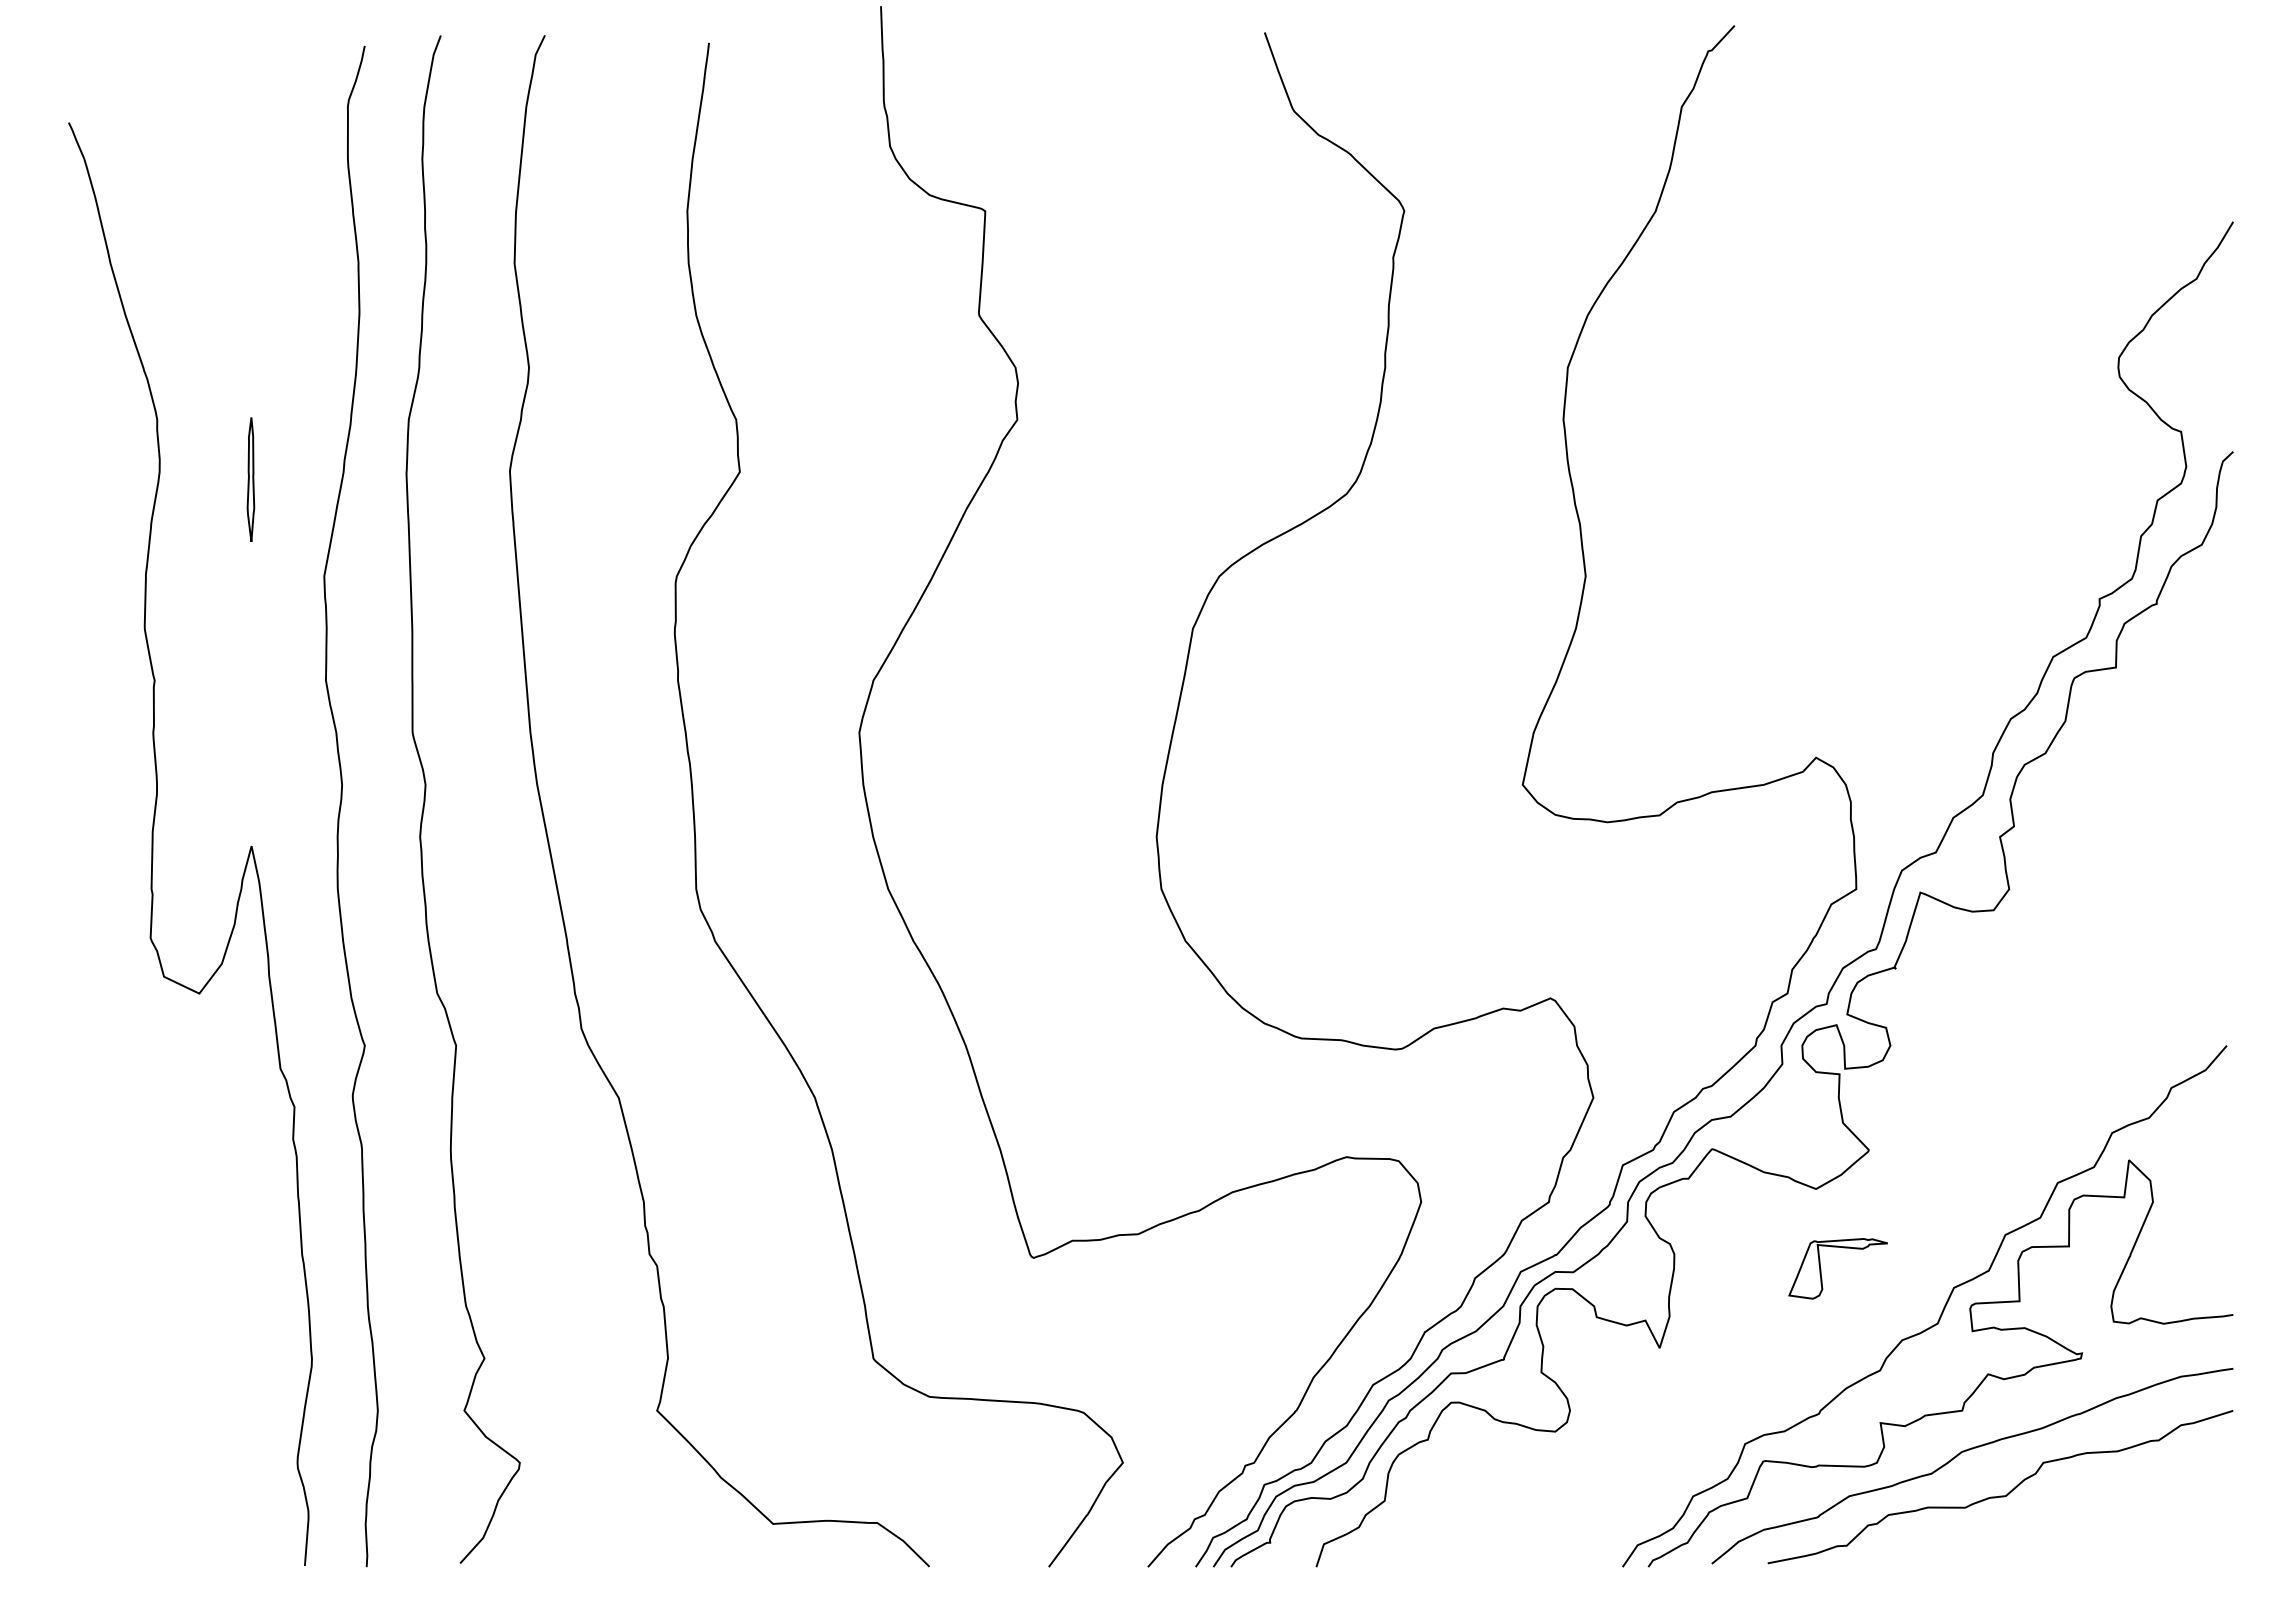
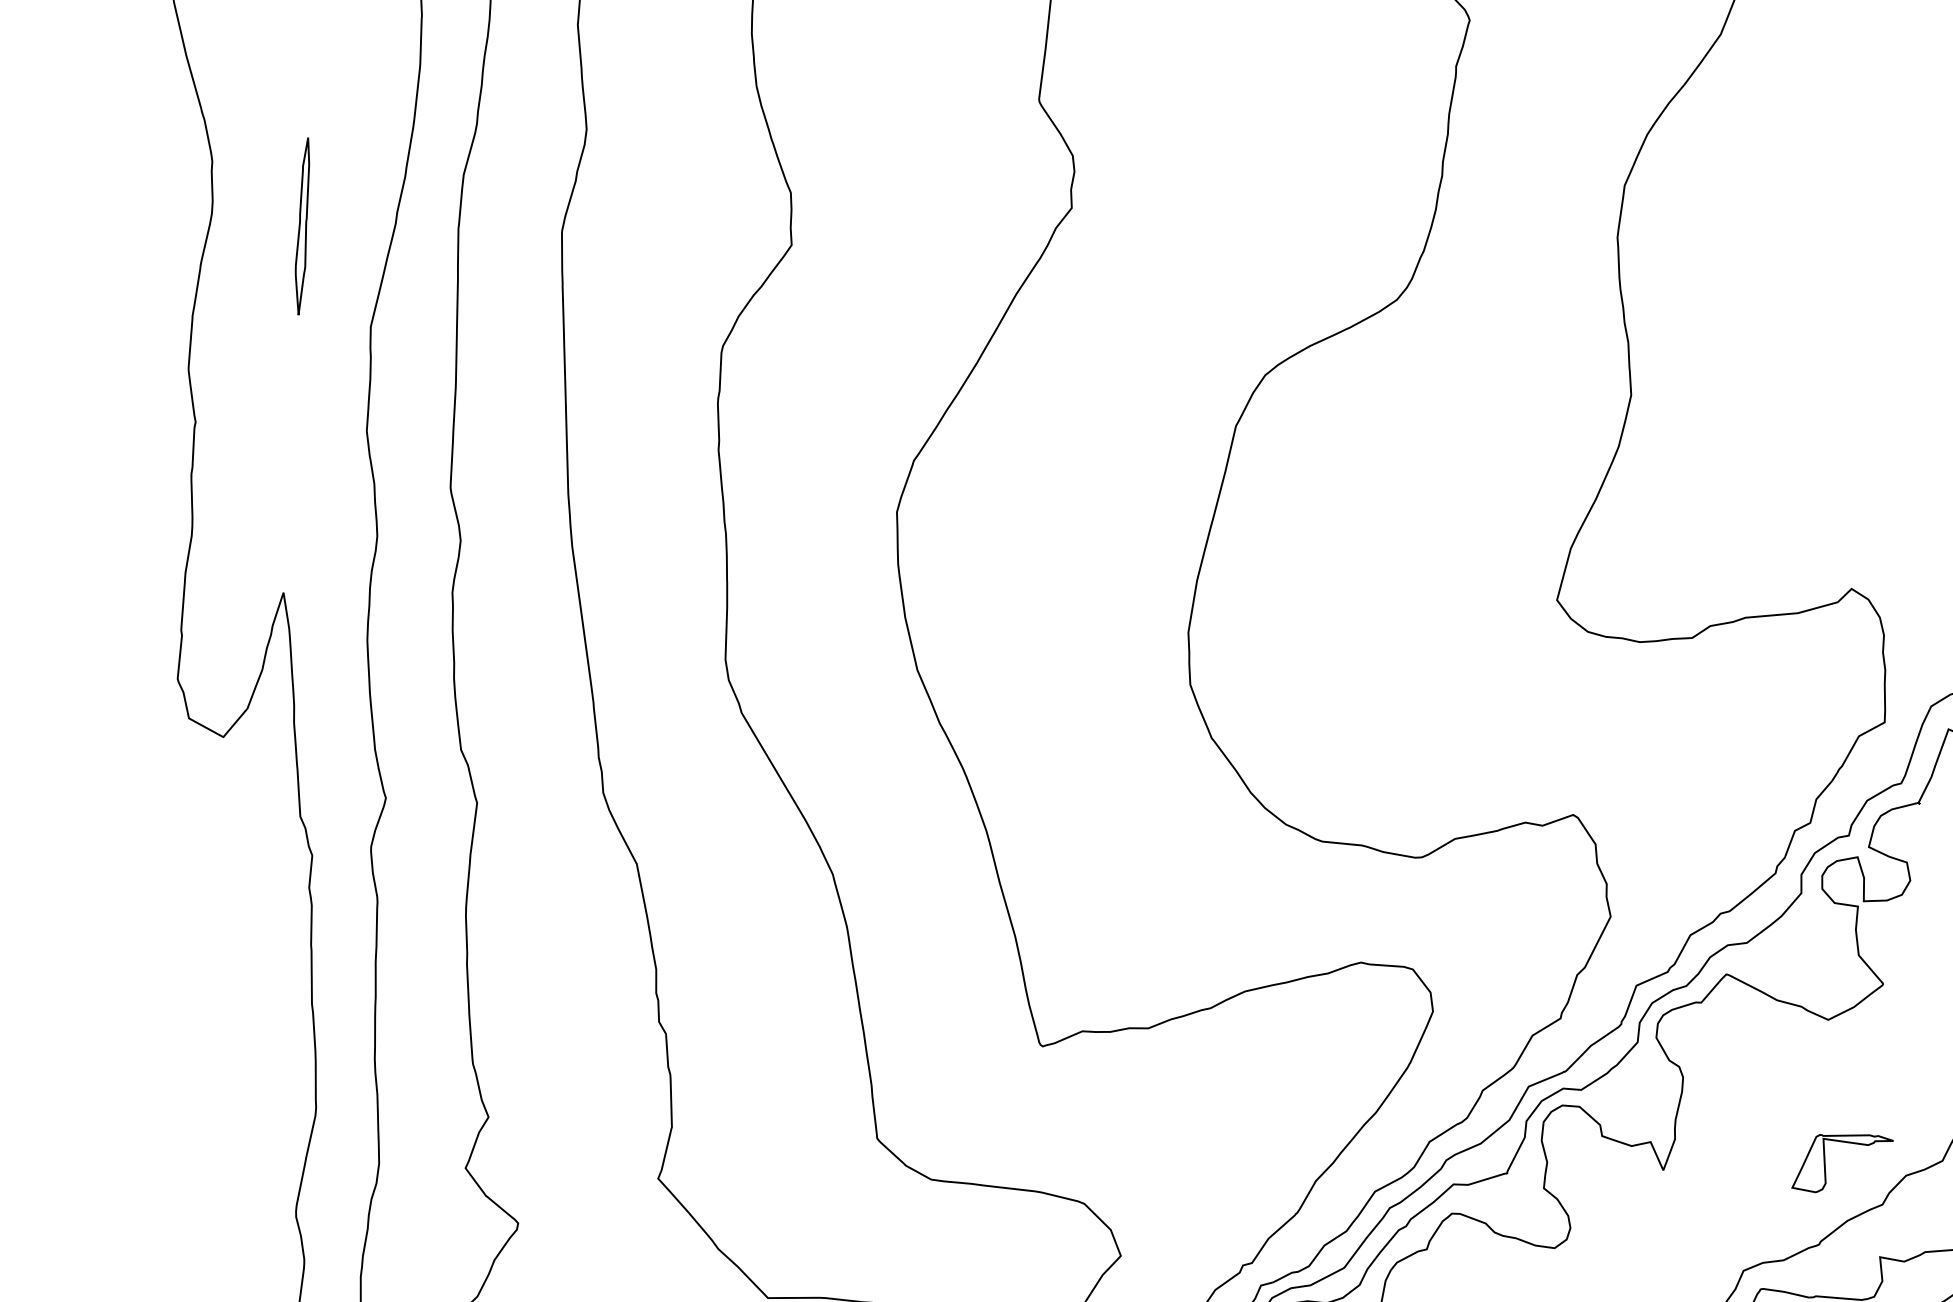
part: (250, 479) -> (302, 226), size x1.43
part: (1821, 1268) -> (1825, 1162), moved

